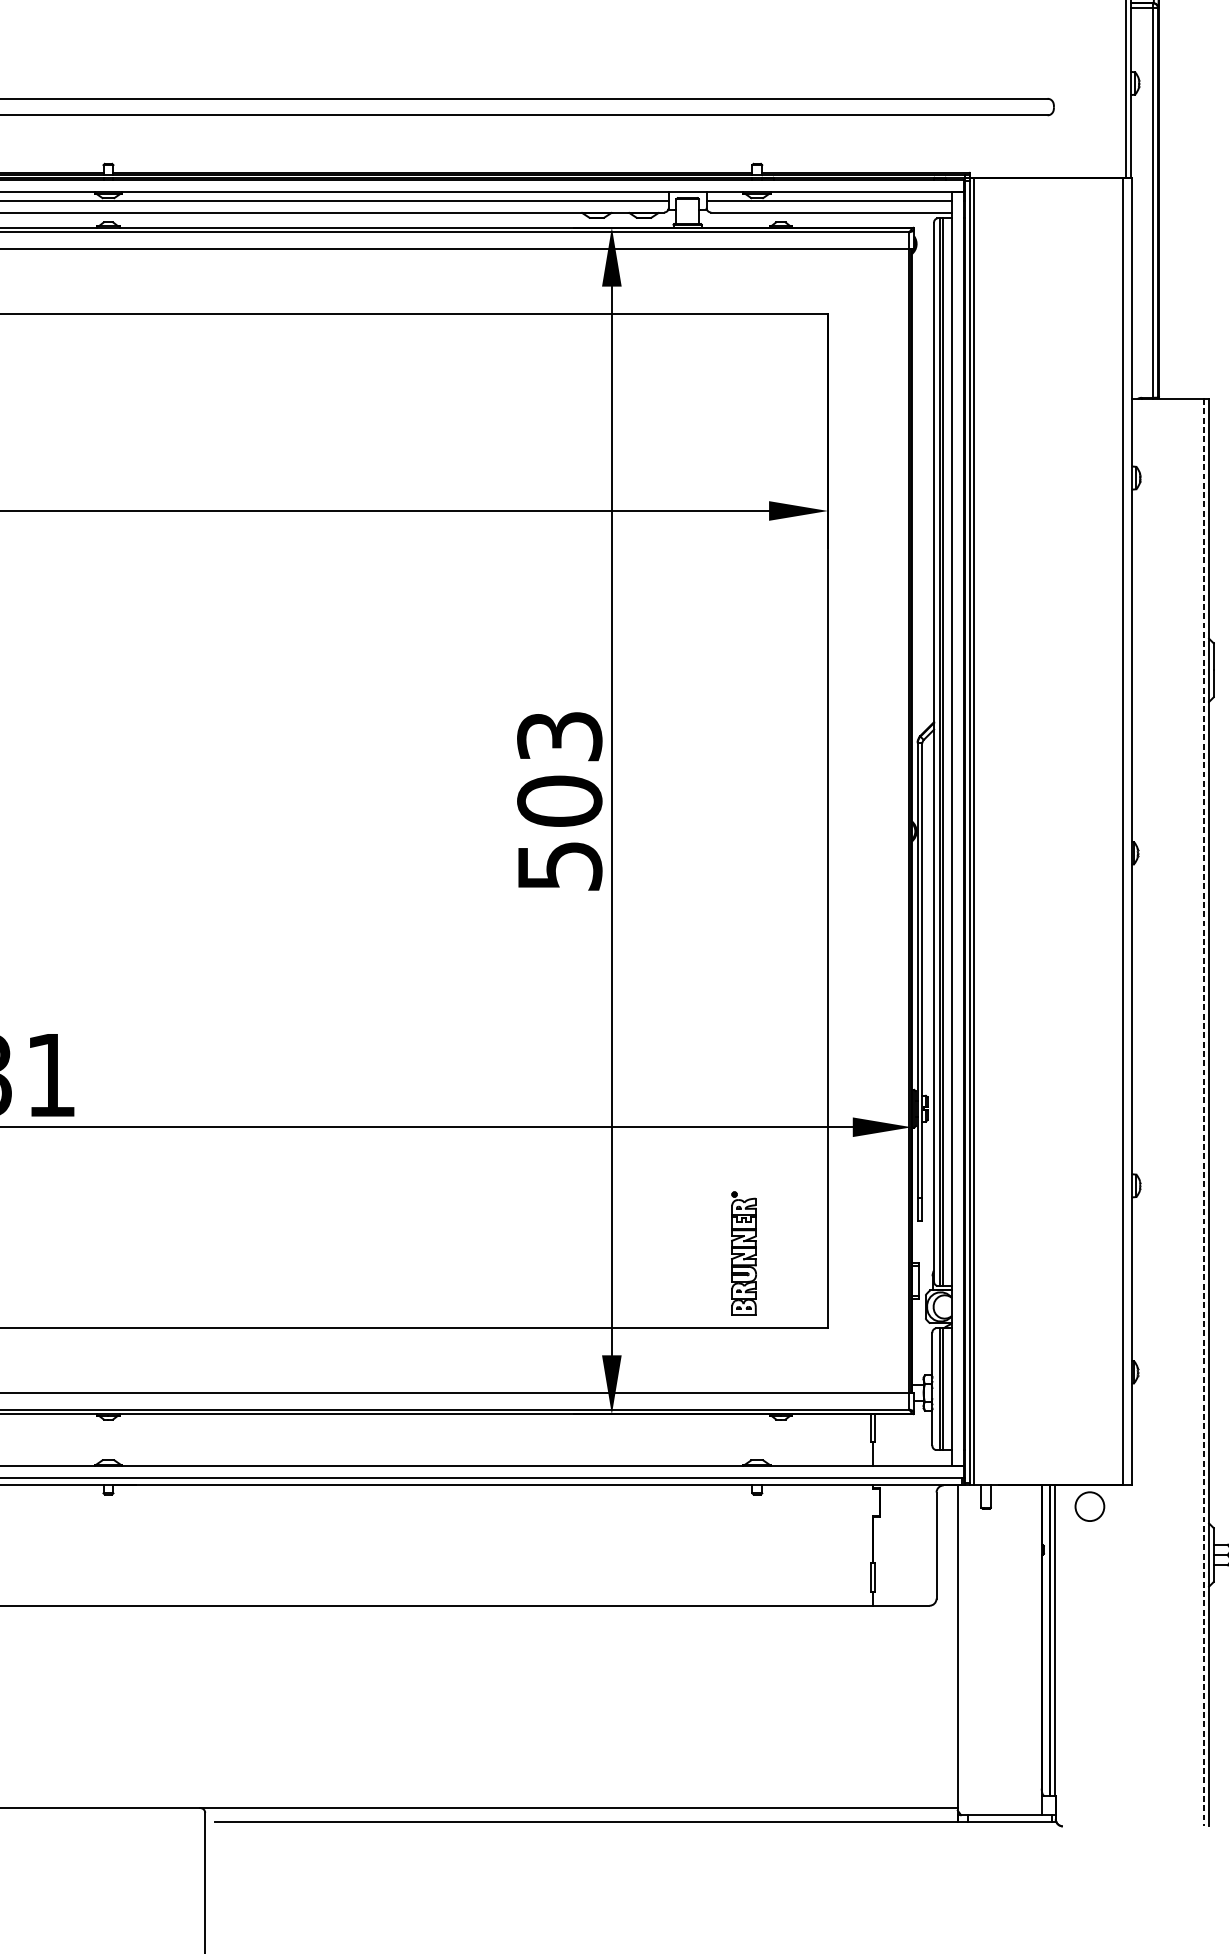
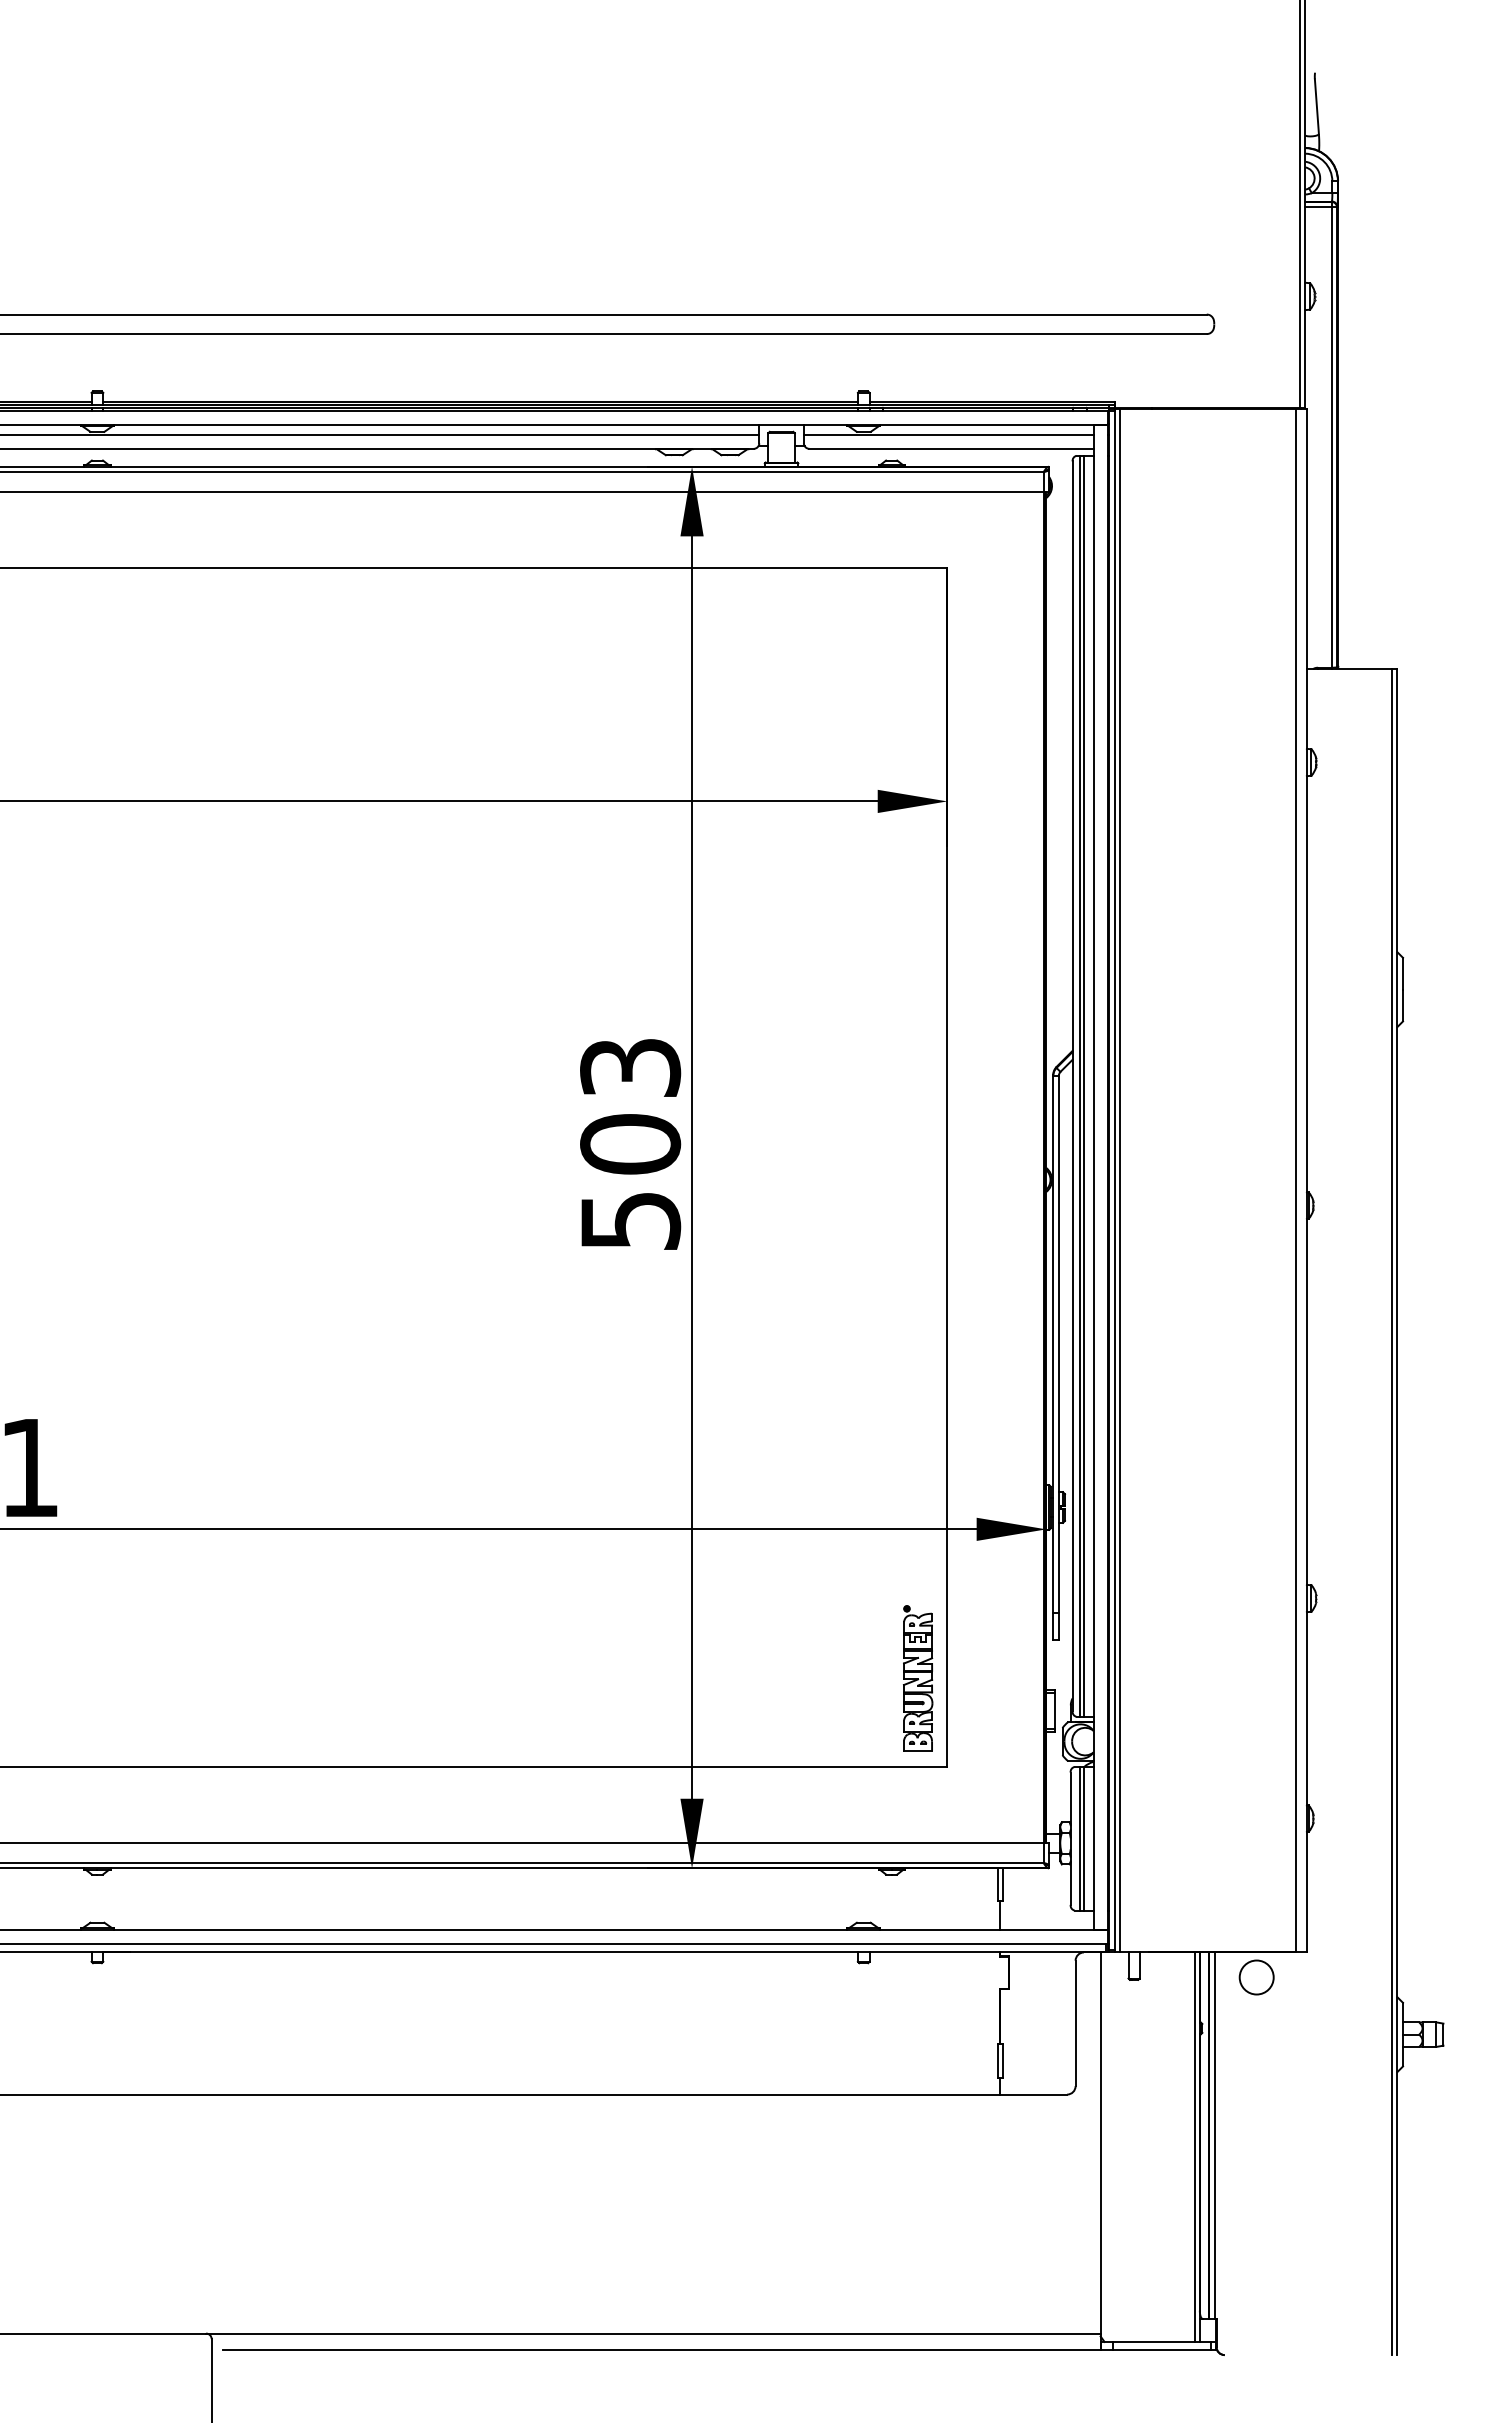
line: (1204, 1112) -> (1391, 1512), dashed -> solid
part: (744, 1253) -> (918, 1678), moved
line: (1037, 1649) -> (1194, 2146), added

